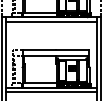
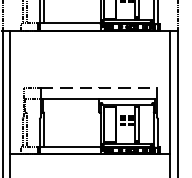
line: (50, 21) -> (88, 37), removed
line: (56, 50) -> (99, 89), solid -> dashed
line: (50, 91) -> (88, 161), removed

